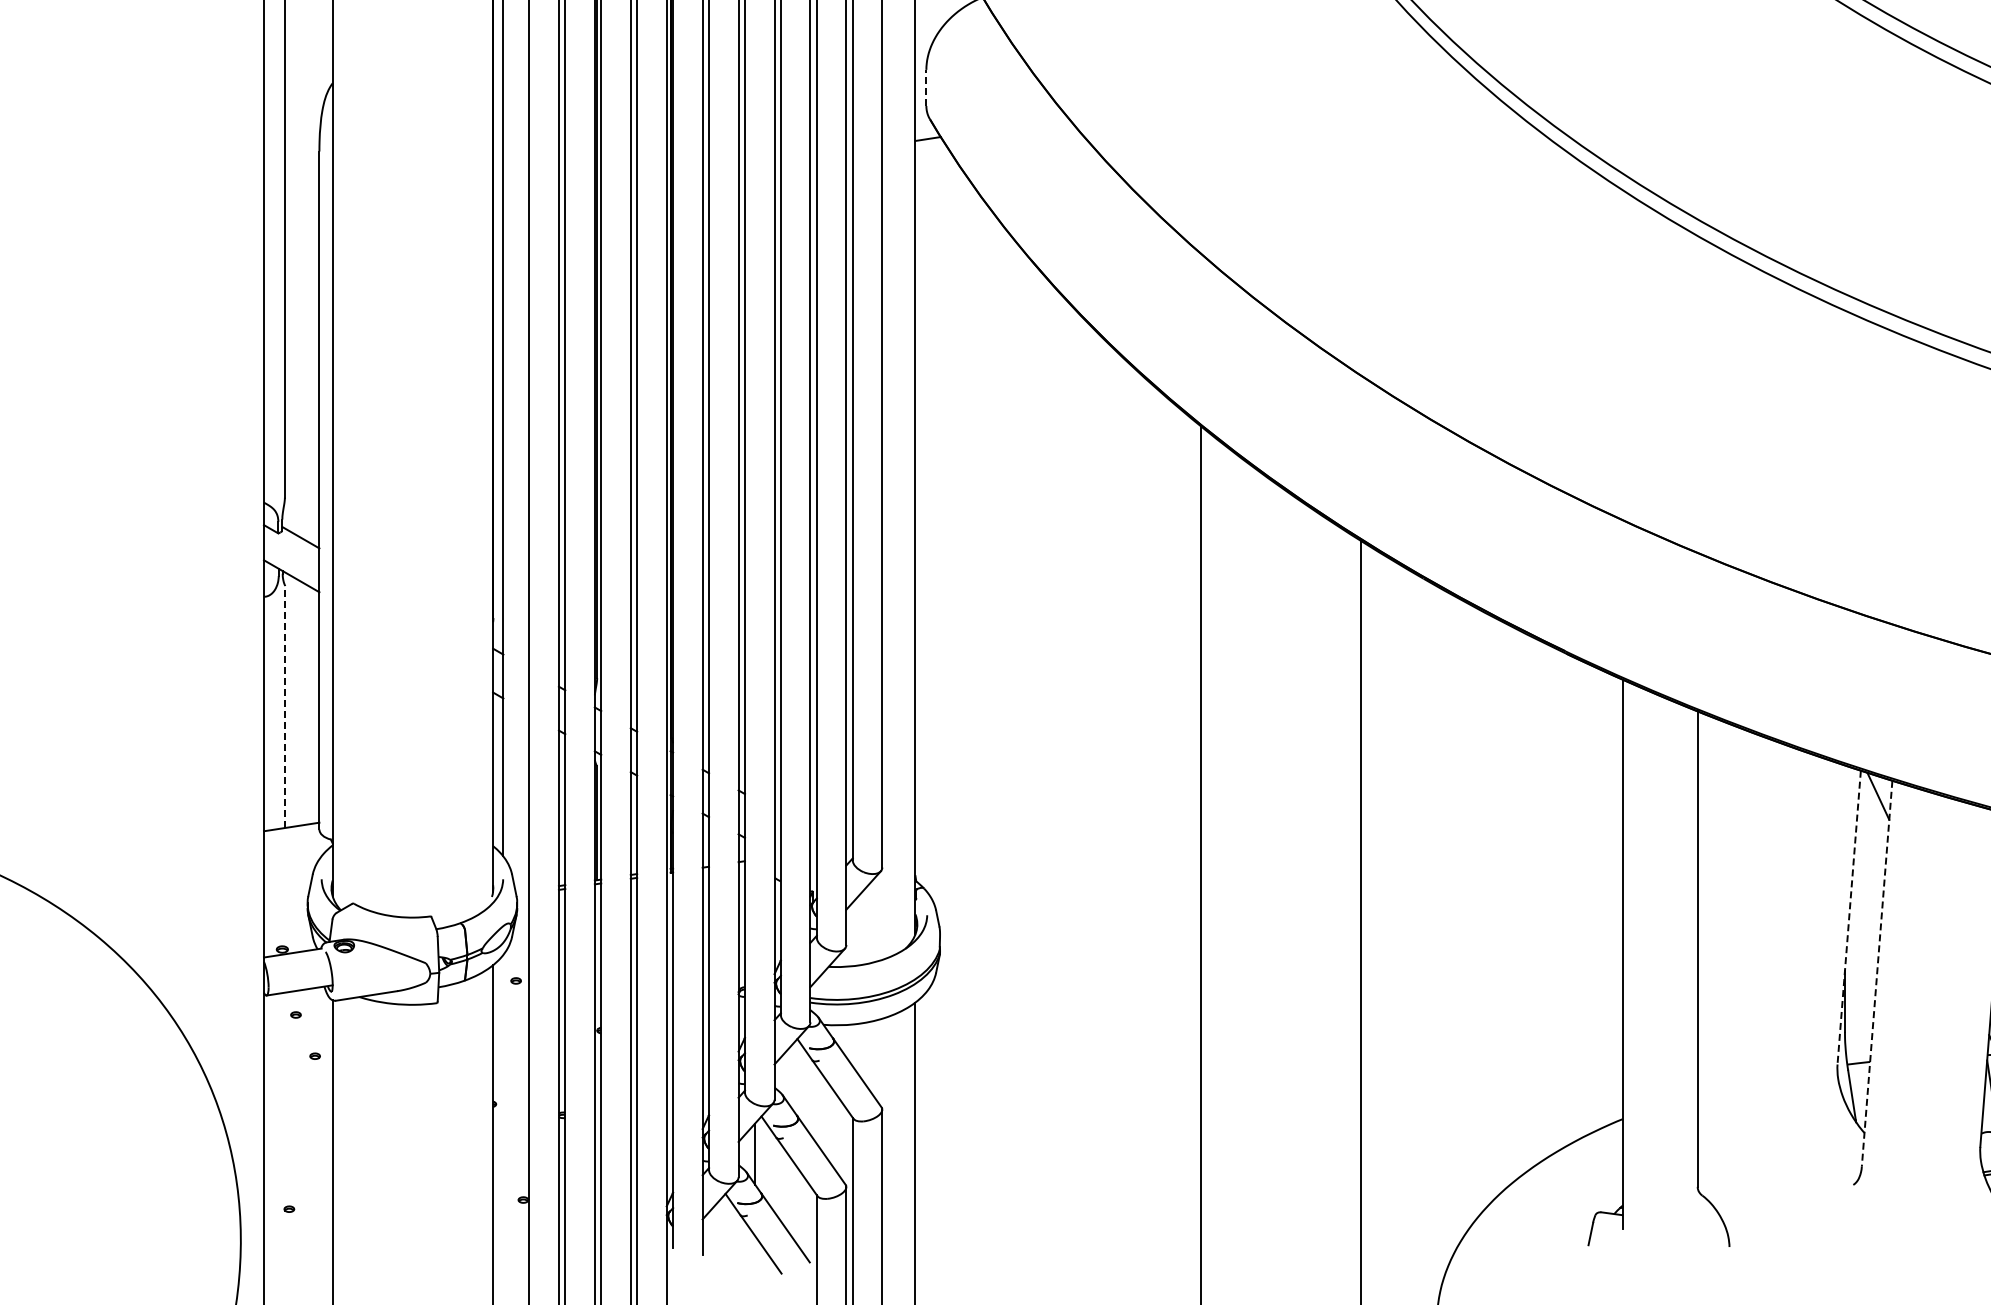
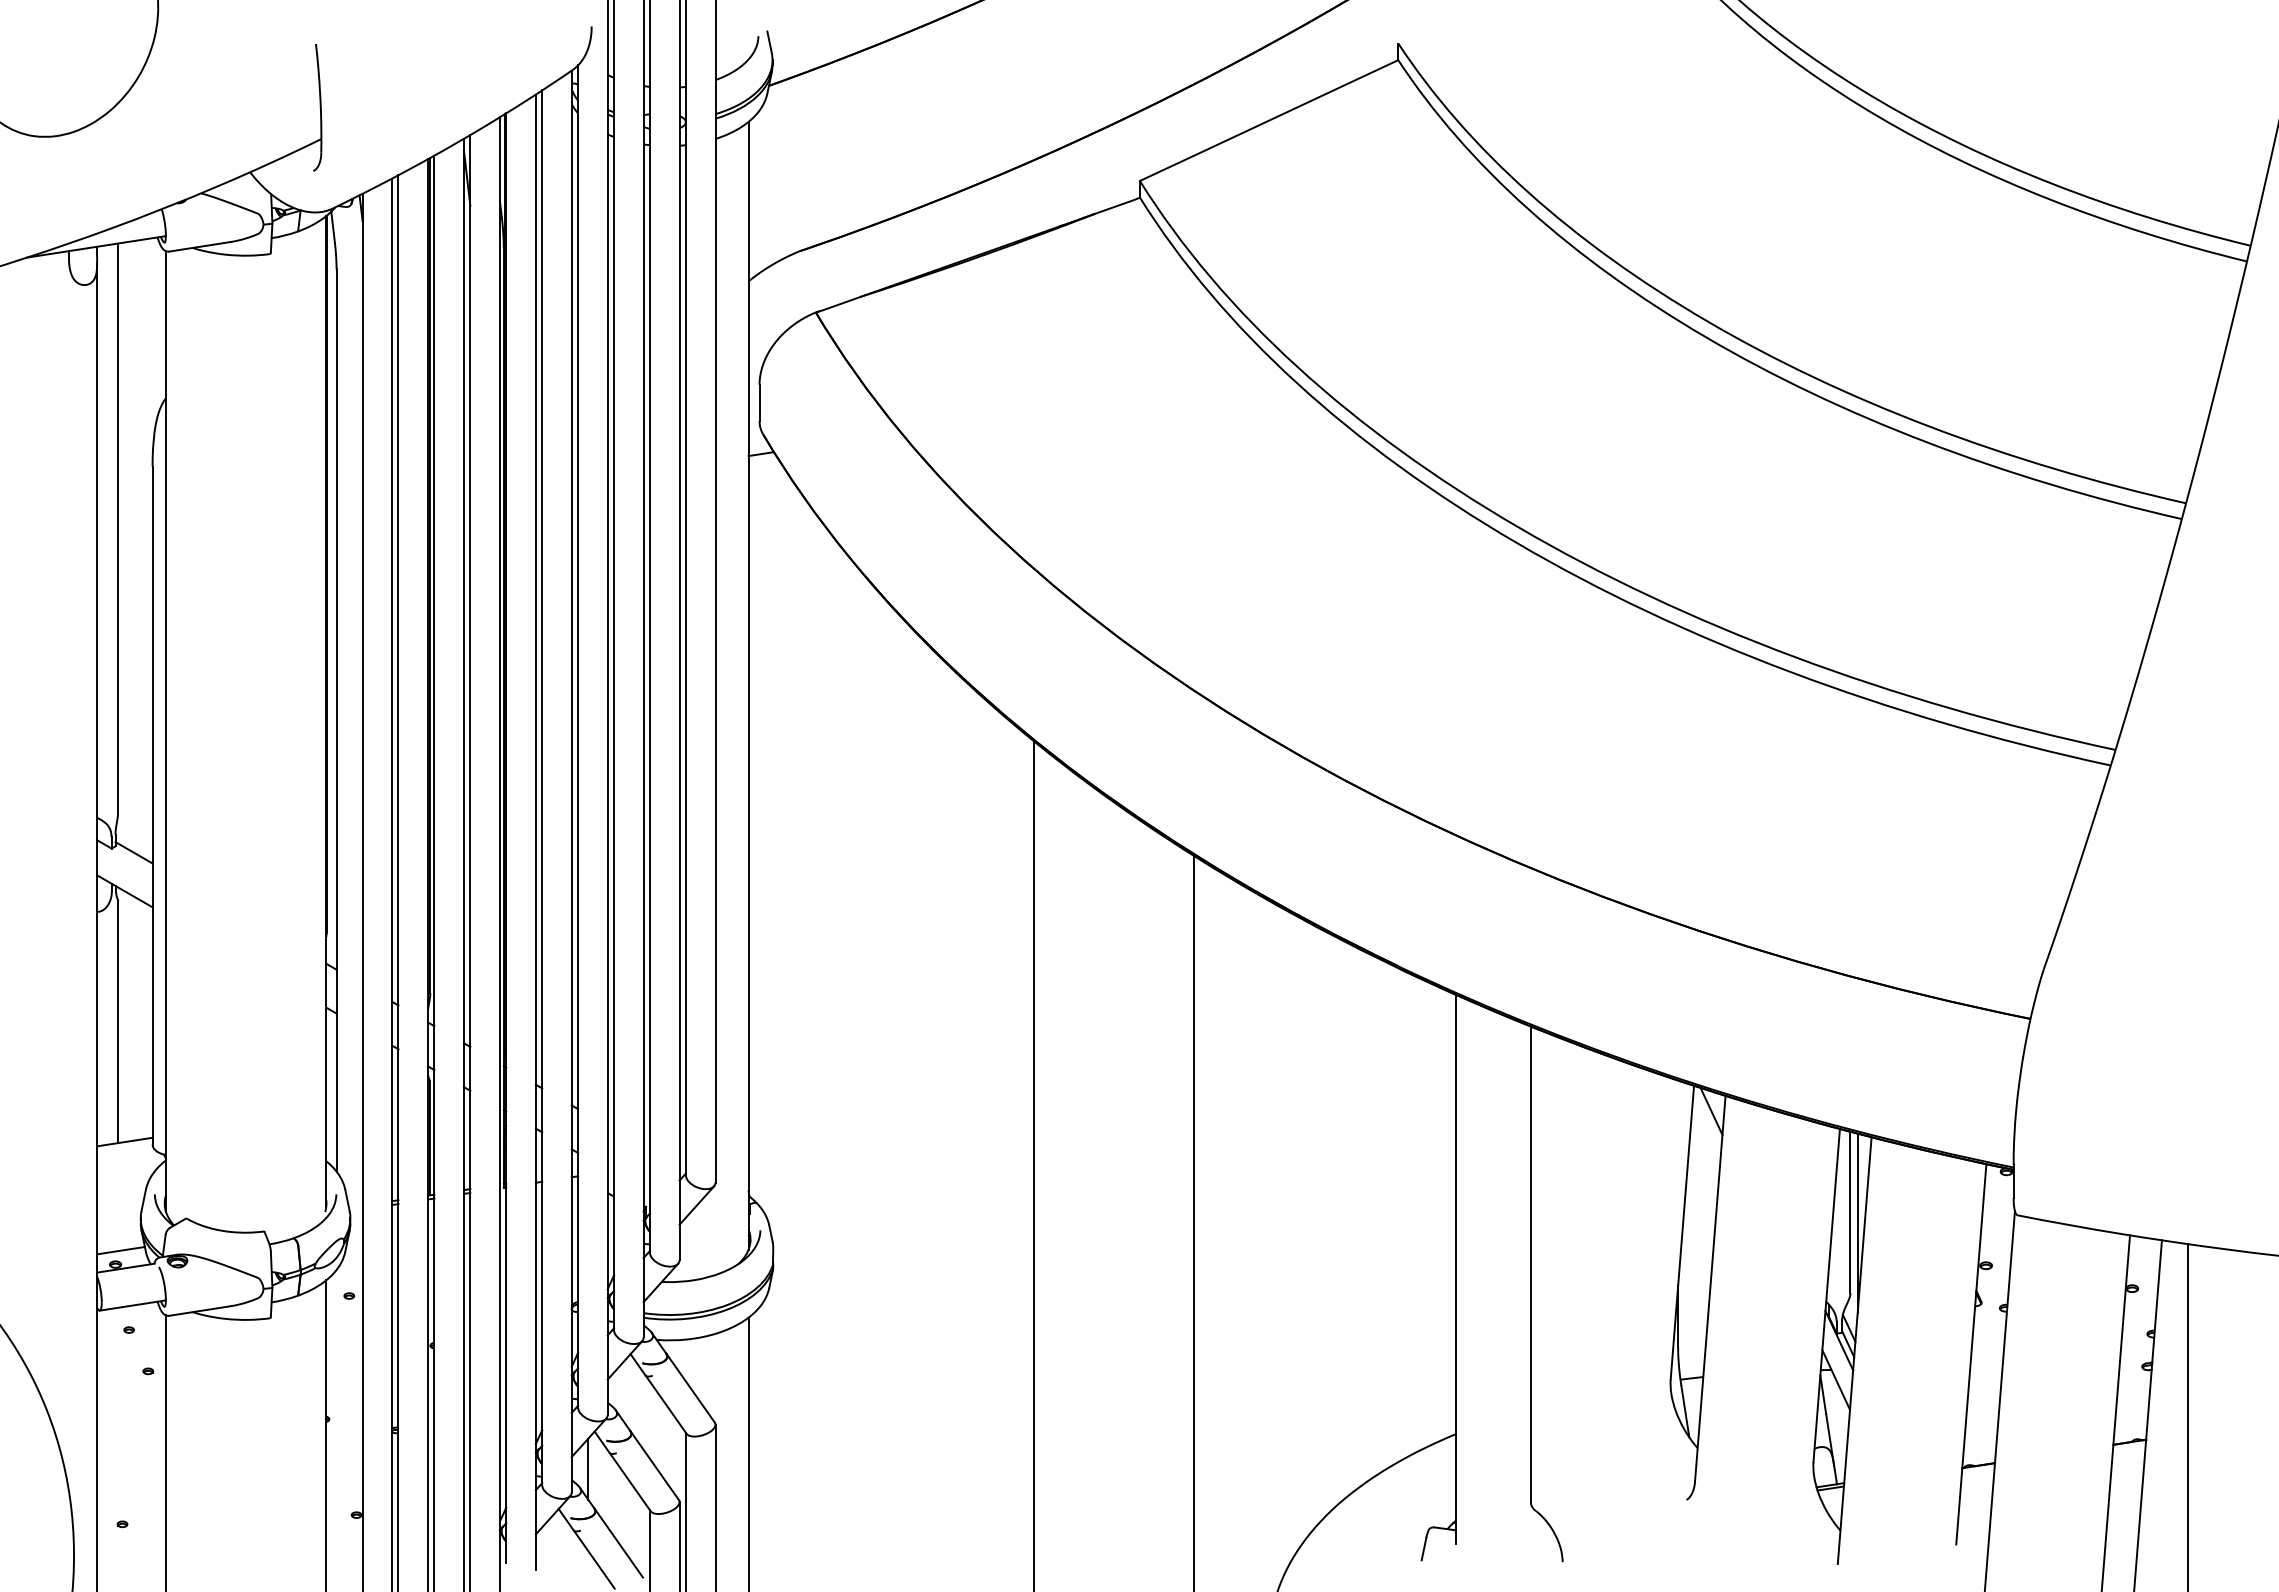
line: (926, 87) -> (759, 402), dashed -> solid
line: (285, 707) -> (118, 1022), dashed -> solid
line: (1849, 918) -> (1682, 1233), dashed -> solid
line: (287, 935) -> (120, 1250), added
line: (1877, 974) -> (1710, 1289), dashed -> solid

